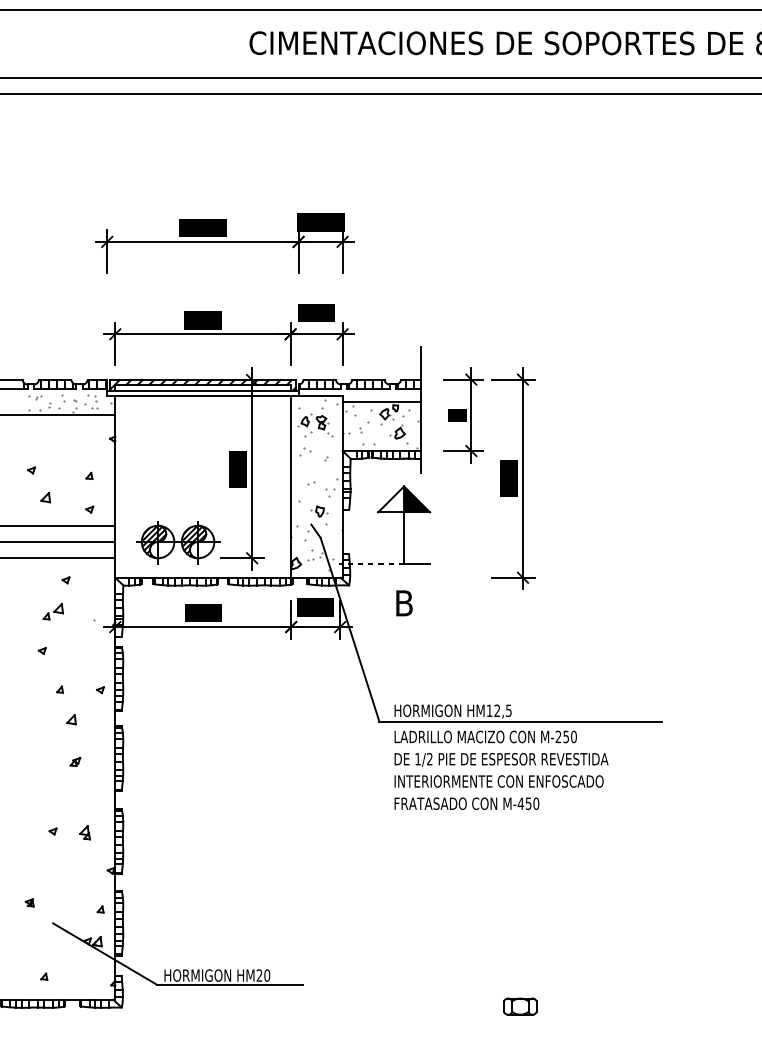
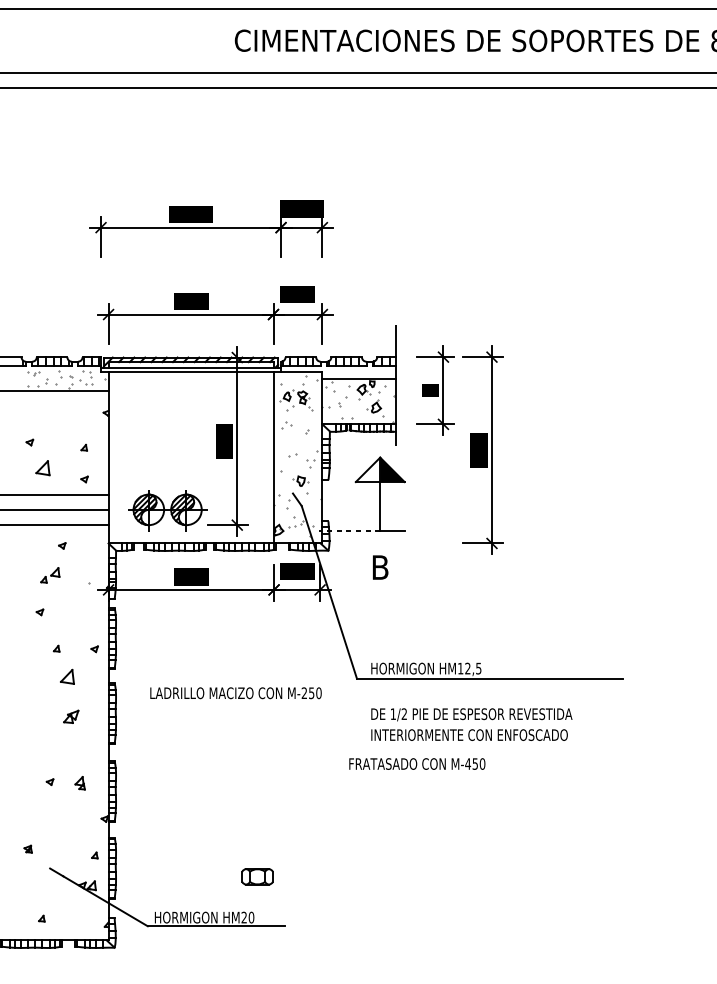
part: (46, 496) -> (43, 467), size x1.6
part: (71, 719) -> (67, 676), size x1.6
text: (485, 737) -> (235, 693), moved
part: (74, 761) -> (70, 716), size x1.6
text: (467, 803) -> (417, 763), moved
part: (520, 1006) -> (257, 876), moved

